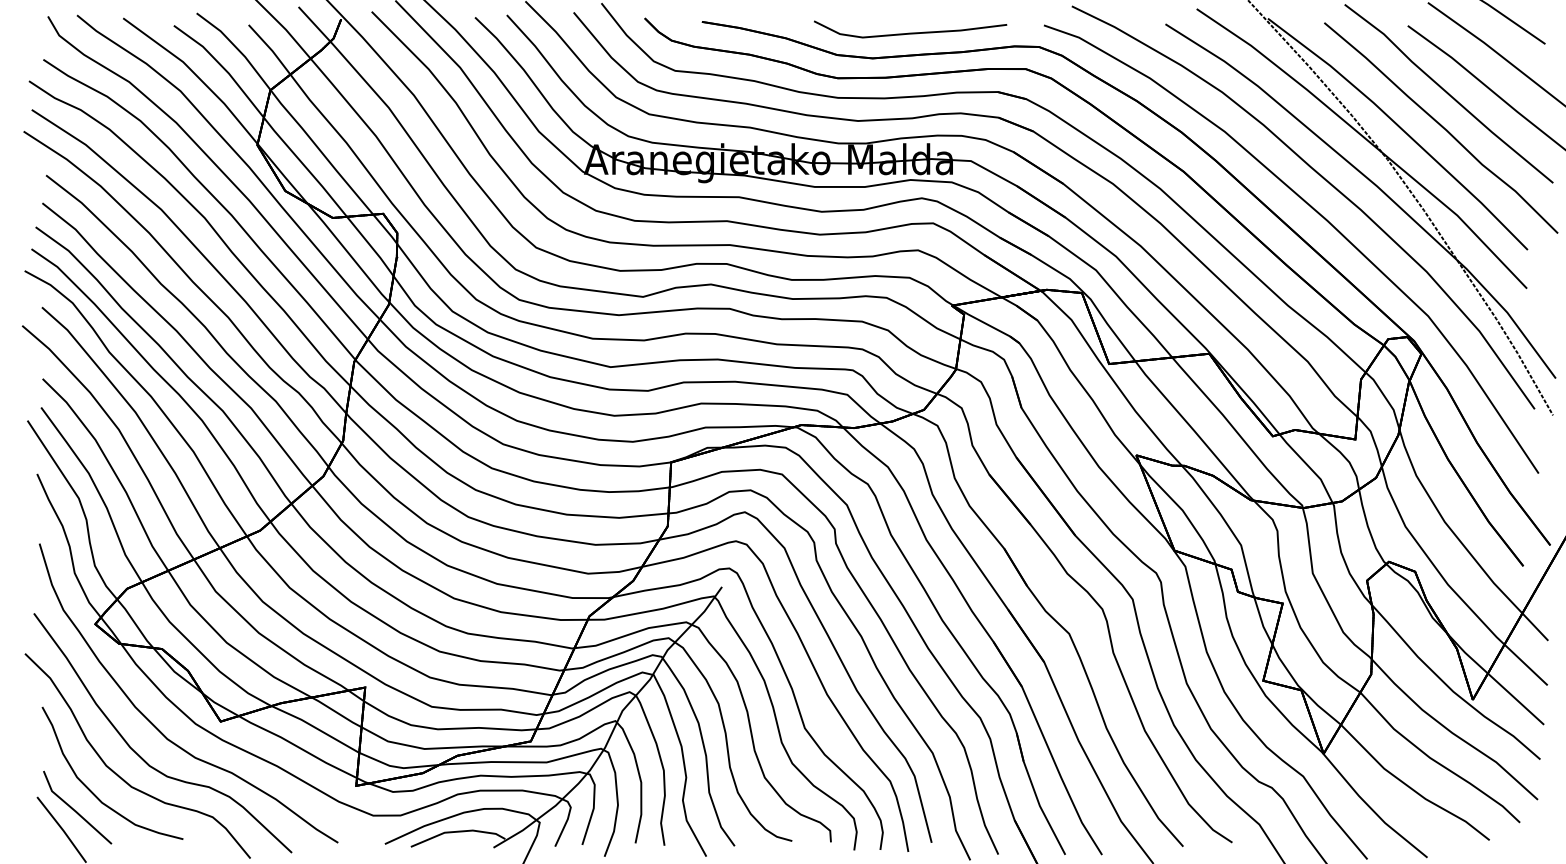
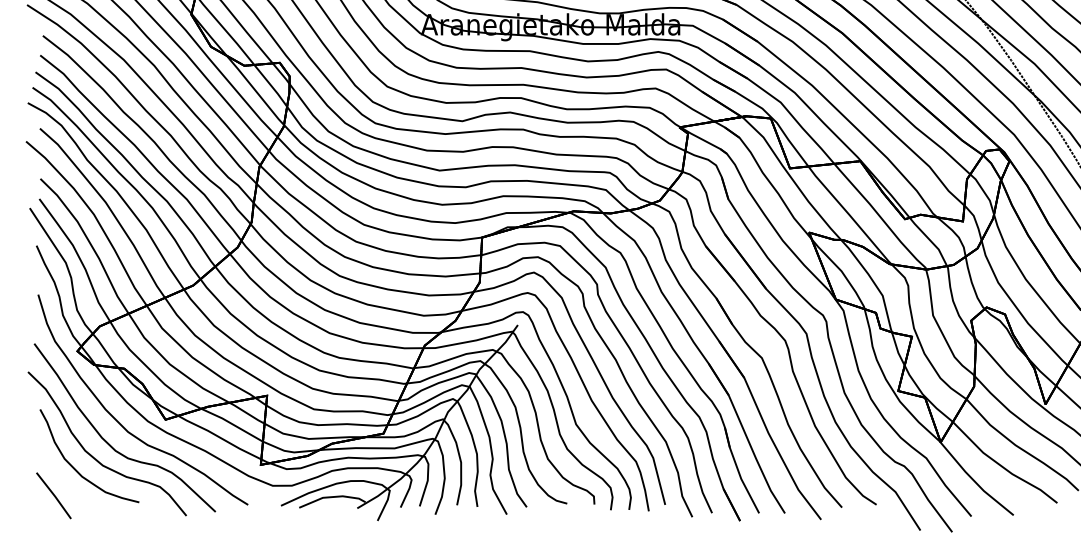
part: (77, 807) -> (64, 480), removed

